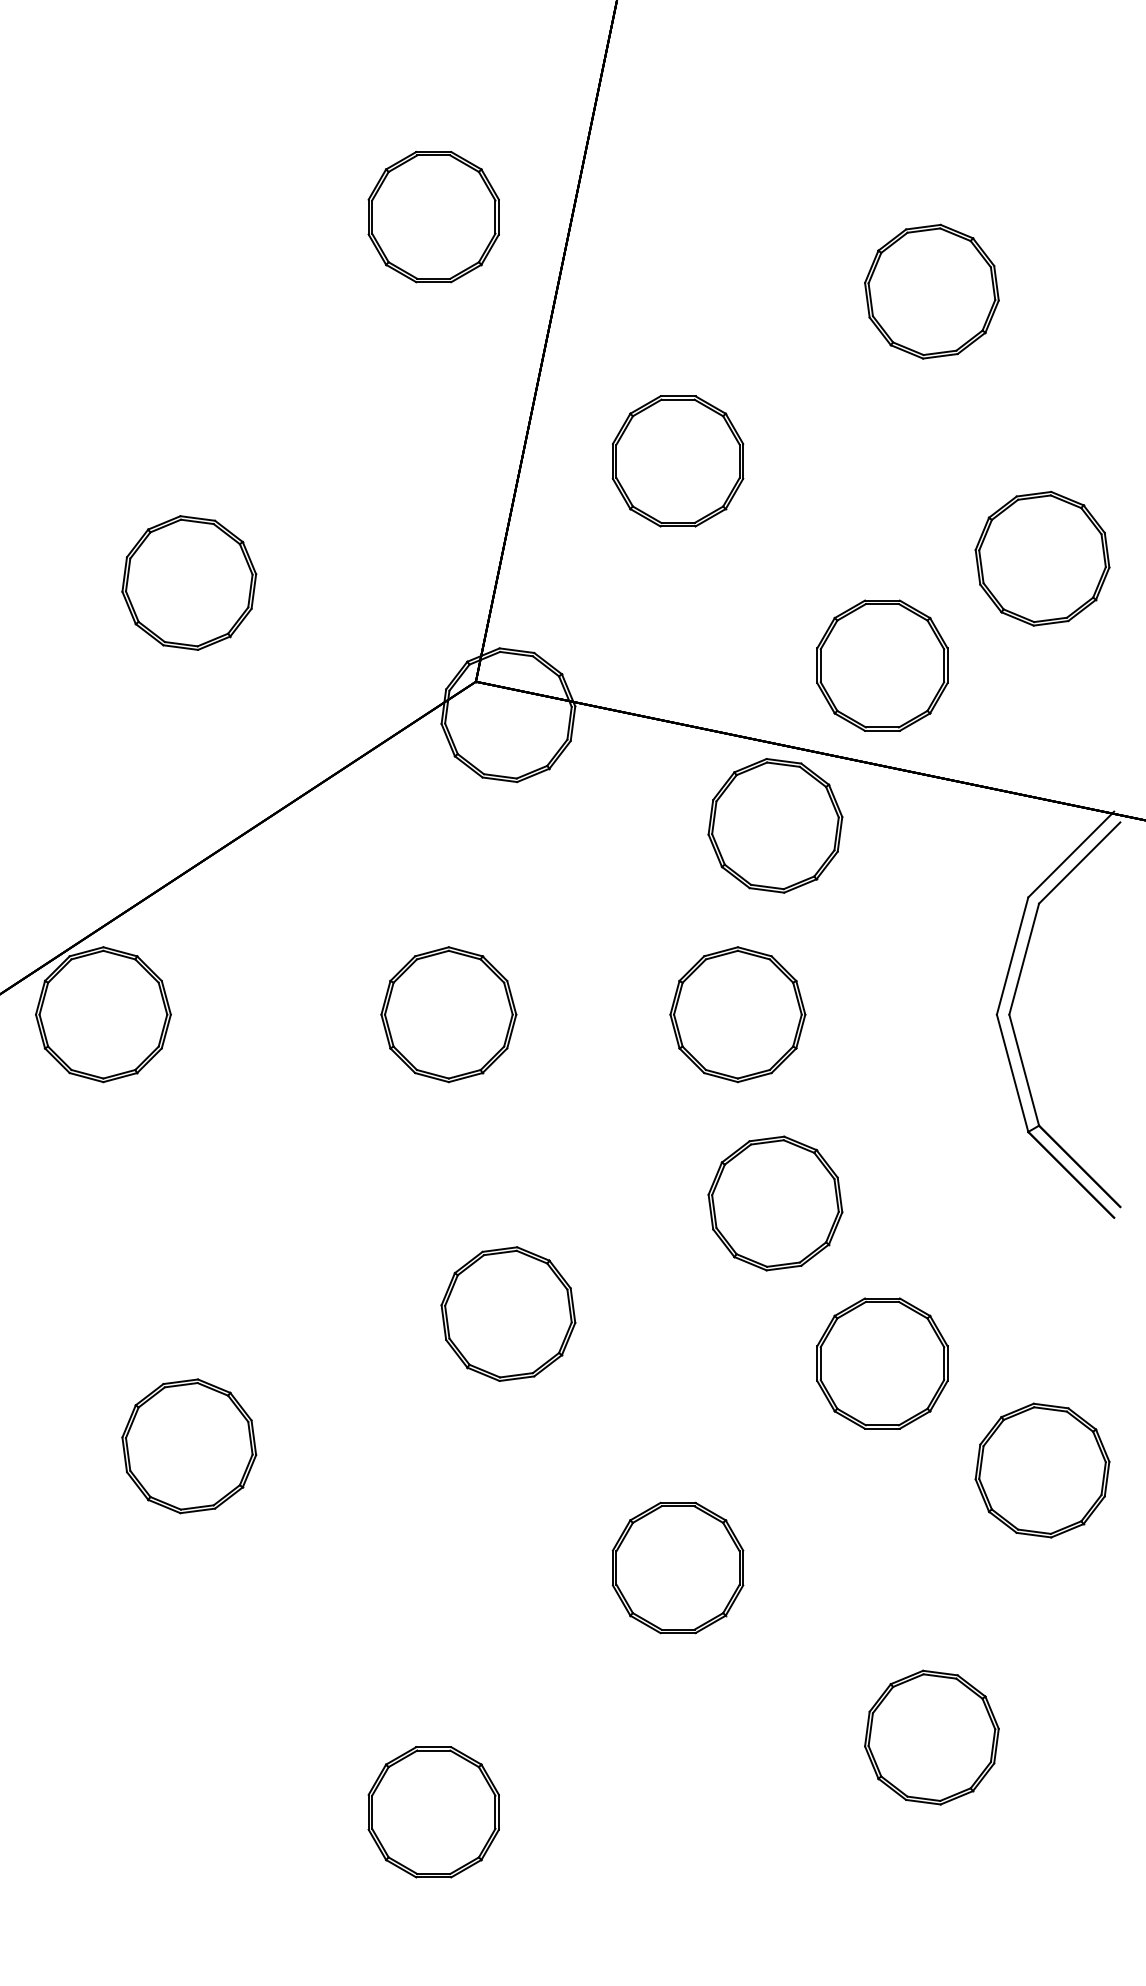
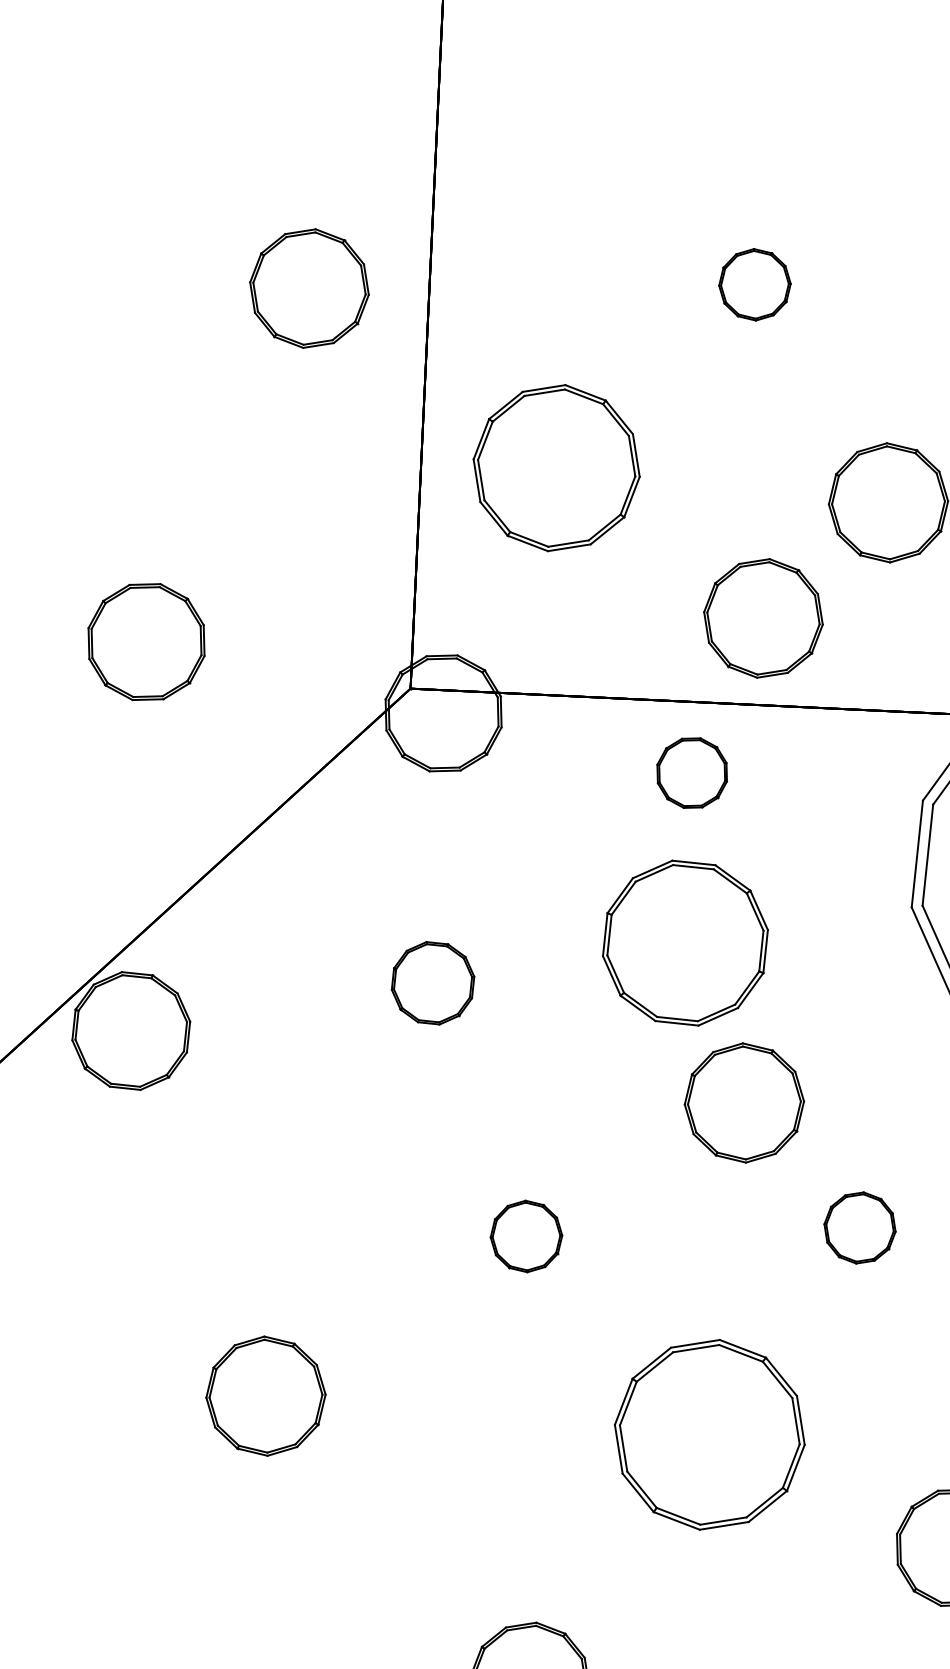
part: (931, 291) -> (754, 284), size x0.6
part: (677, 461) -> (556, 468), size x1.4
part: (775, 825) -> (692, 772), size x0.6
part: (448, 1014) -> (432, 983), size x0.7
part: (737, 1014) -> (685, 943), size x1.4
part: (508, 1313) -> (526, 1235), size x0.6
part: (882, 1363) -> (860, 1227), size x0.6
part: (677, 1567) -> (709, 1434), size x1.6

